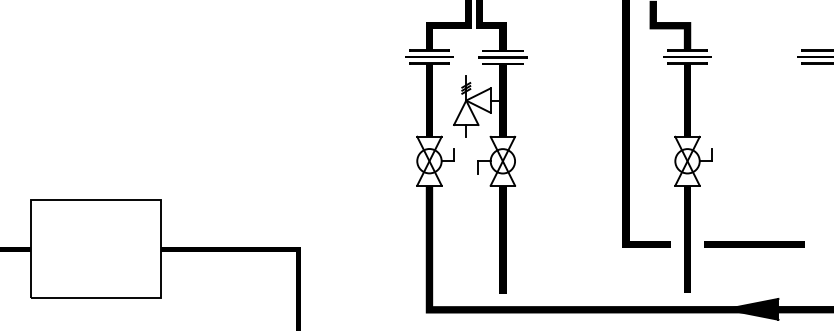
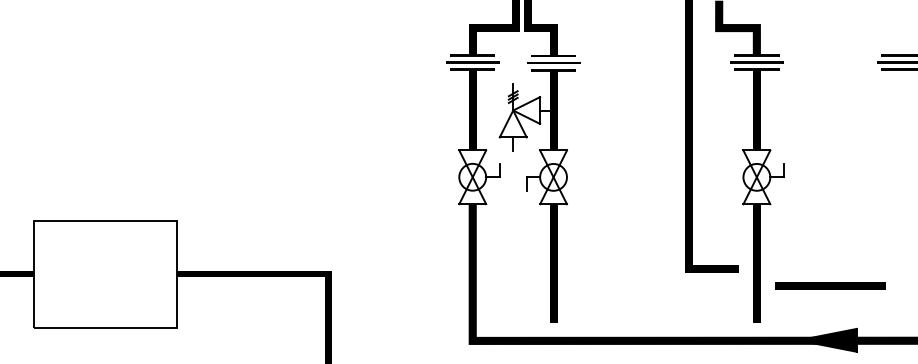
line: (754, 244) -> (830, 285), moved

